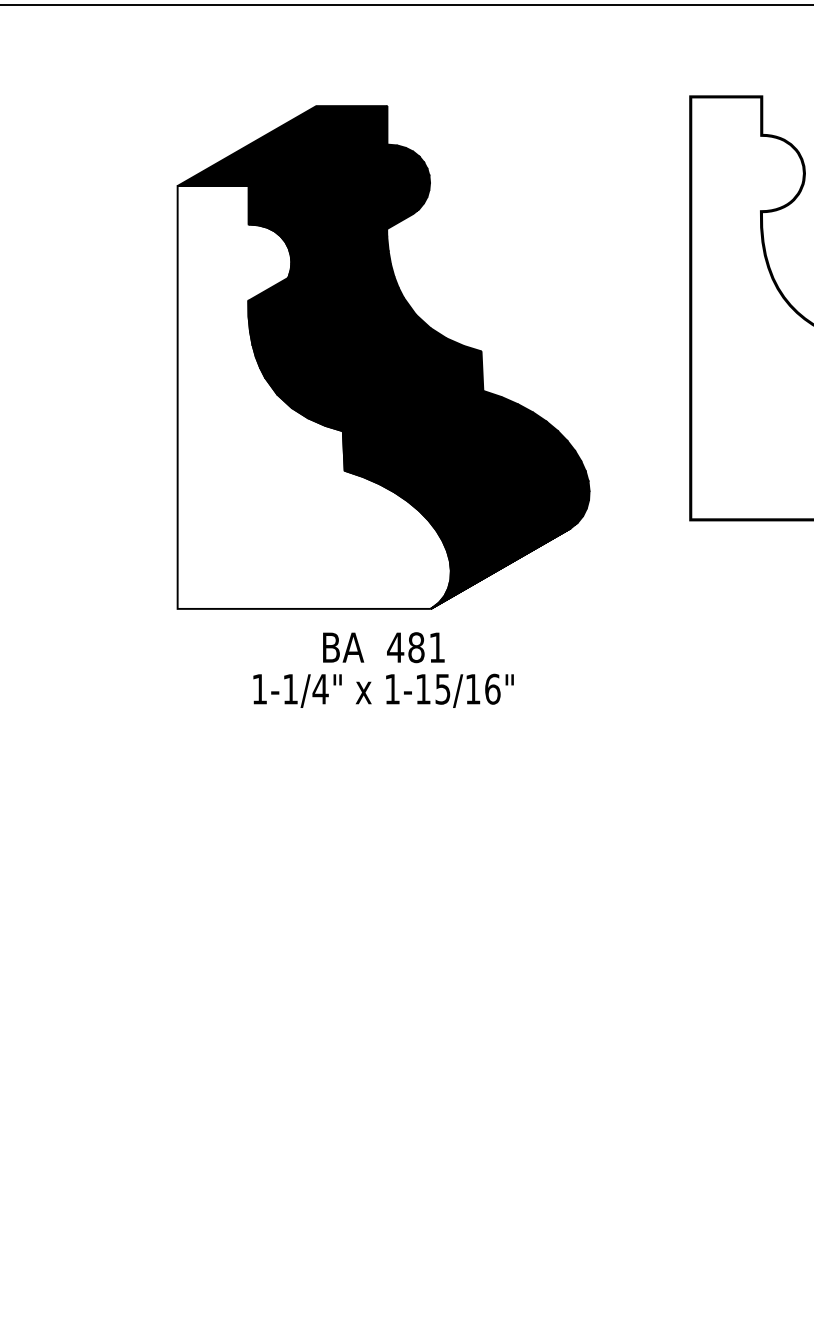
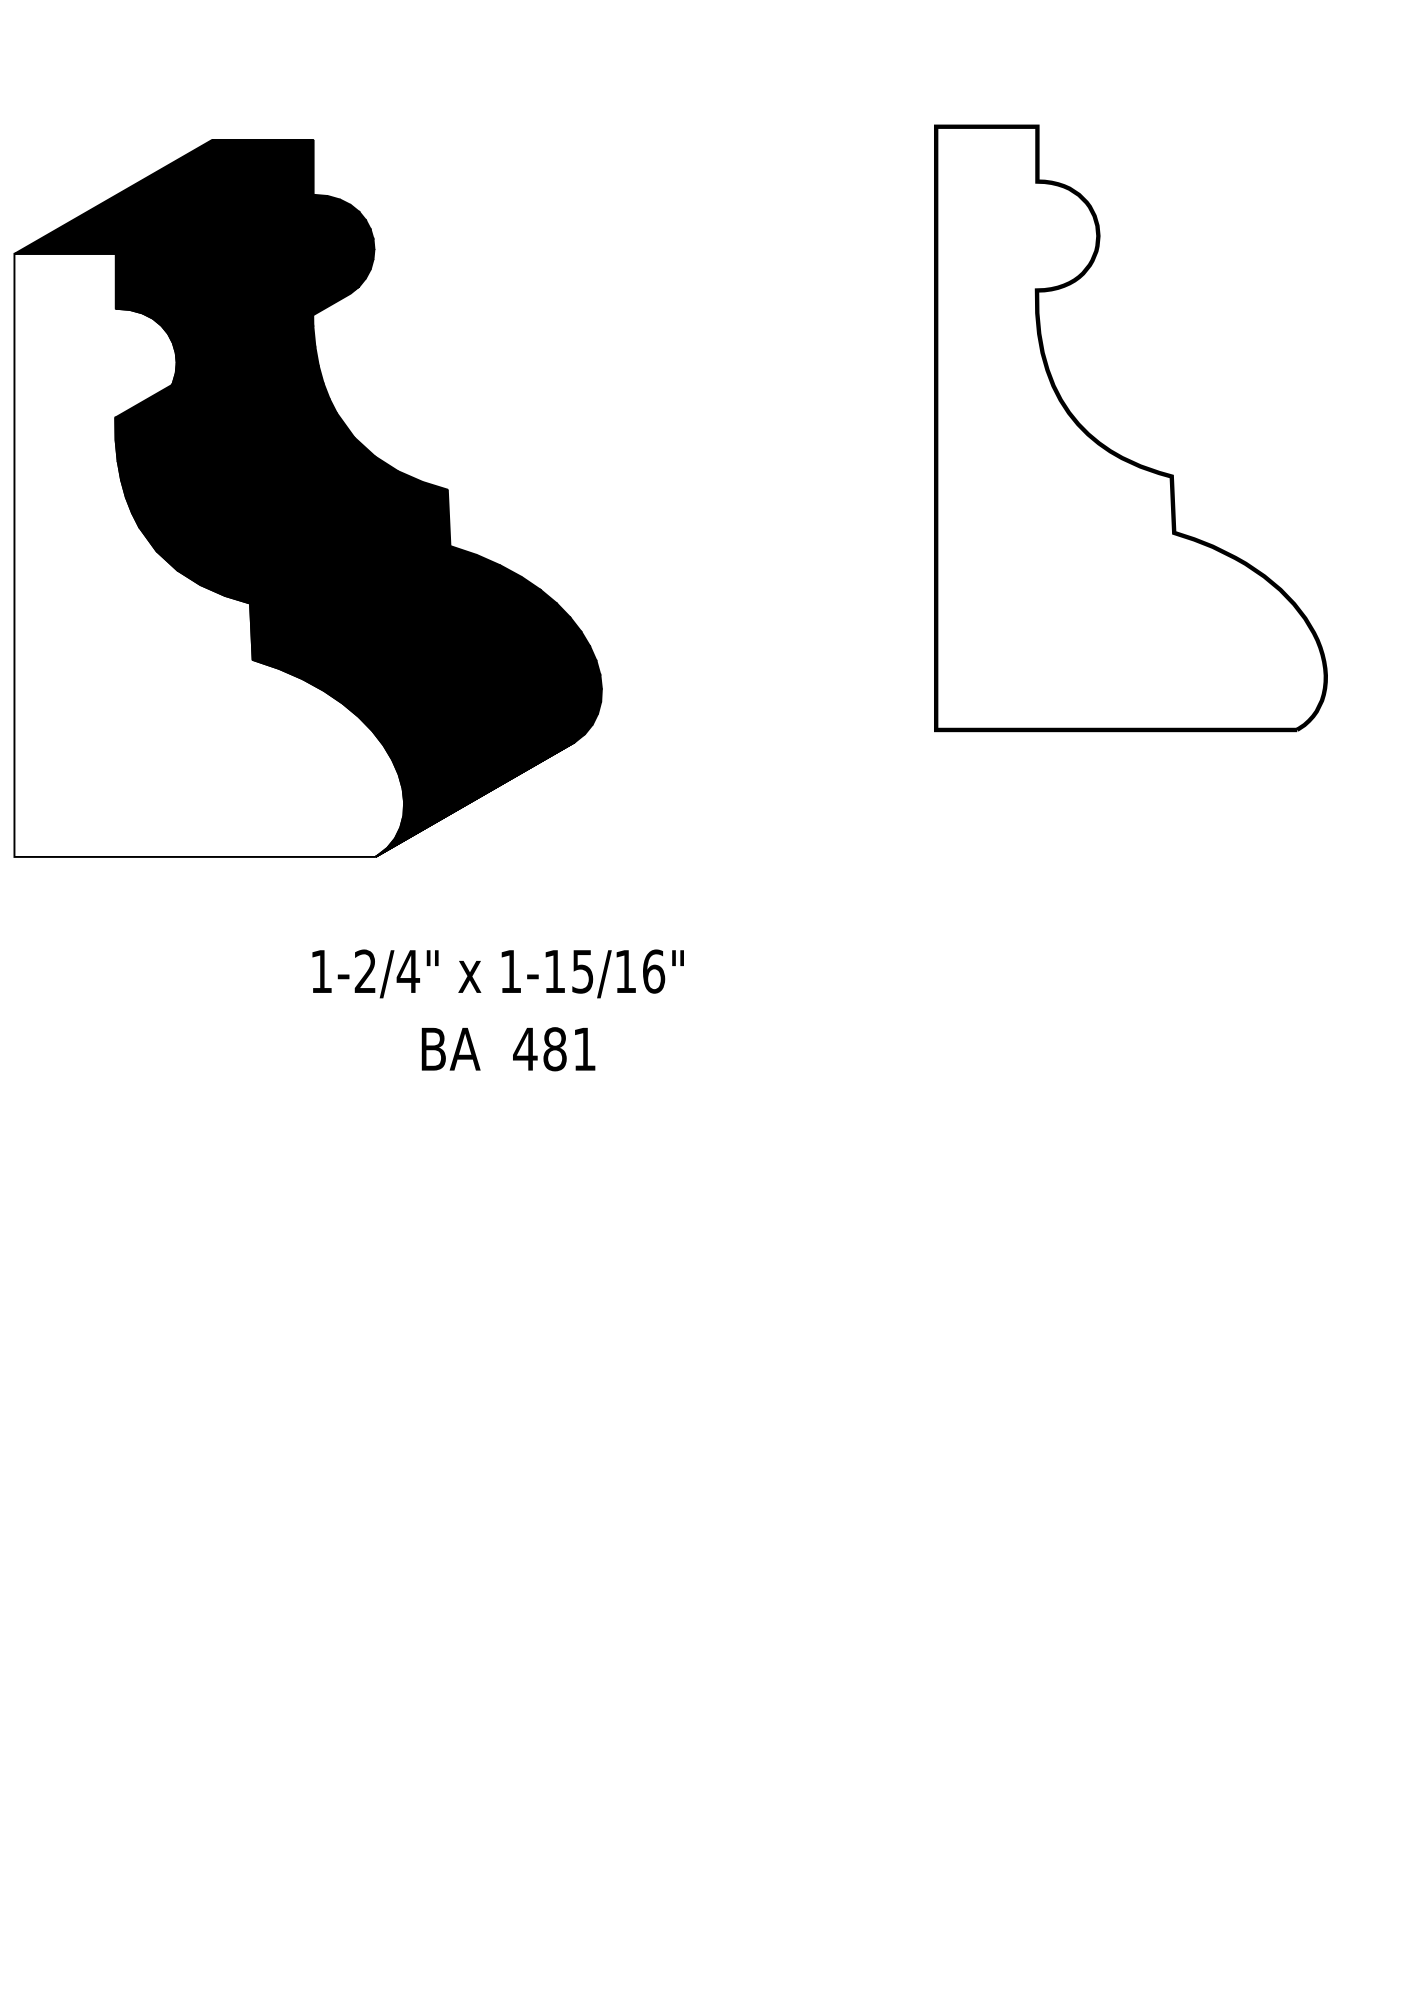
part: (383, 357) -> (307, 498), moved
text: (383, 647) -> (508, 1049), moved
text: (289, 688) -> (364, 970), 1-1/4" -> 1-2/4"

